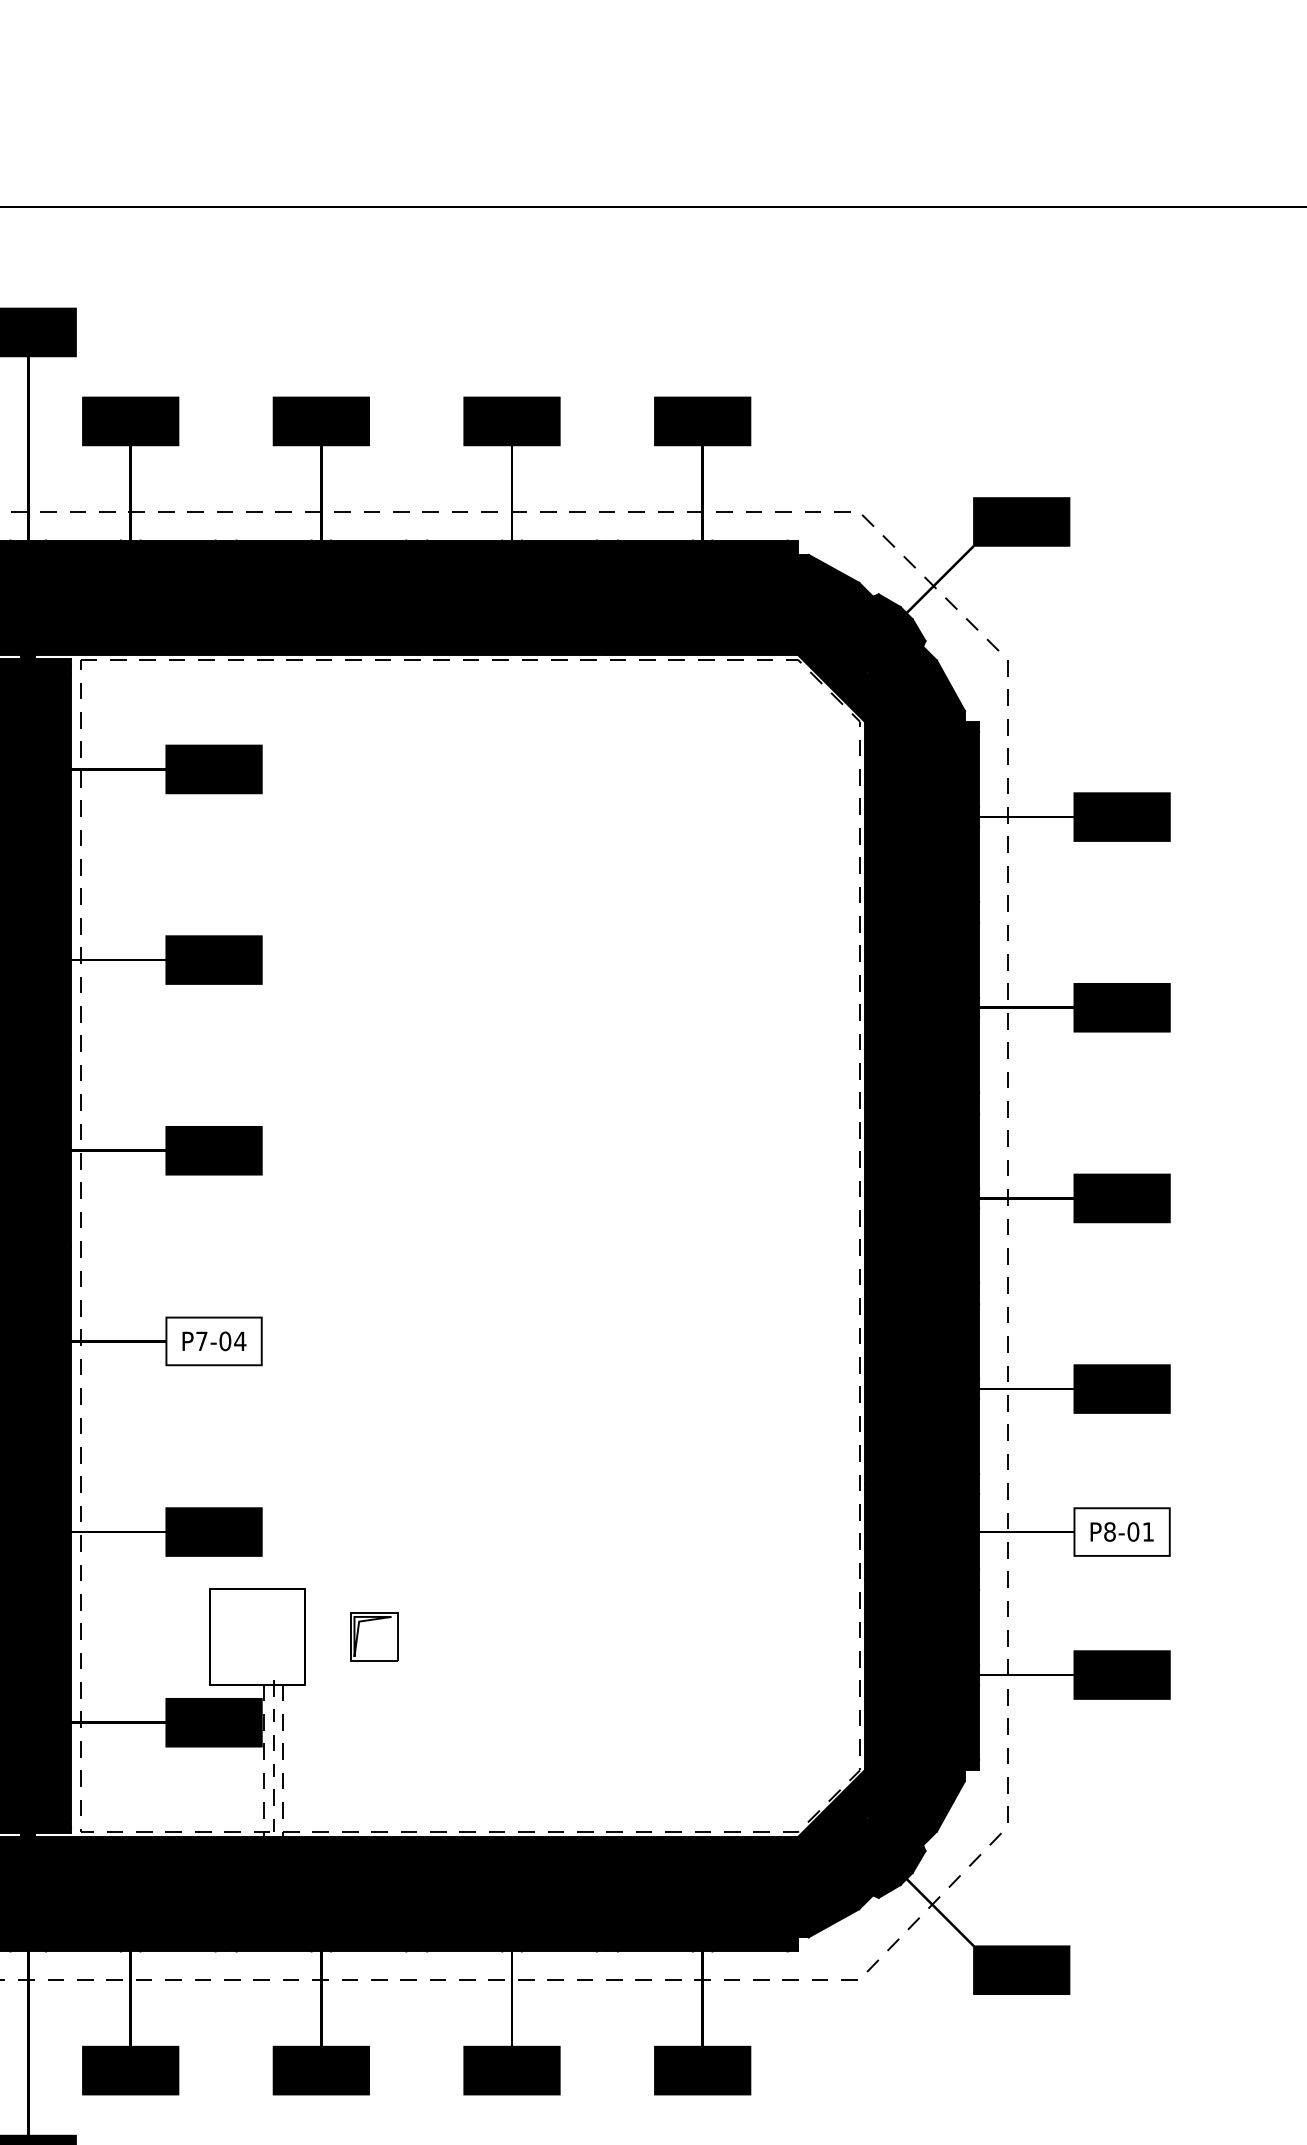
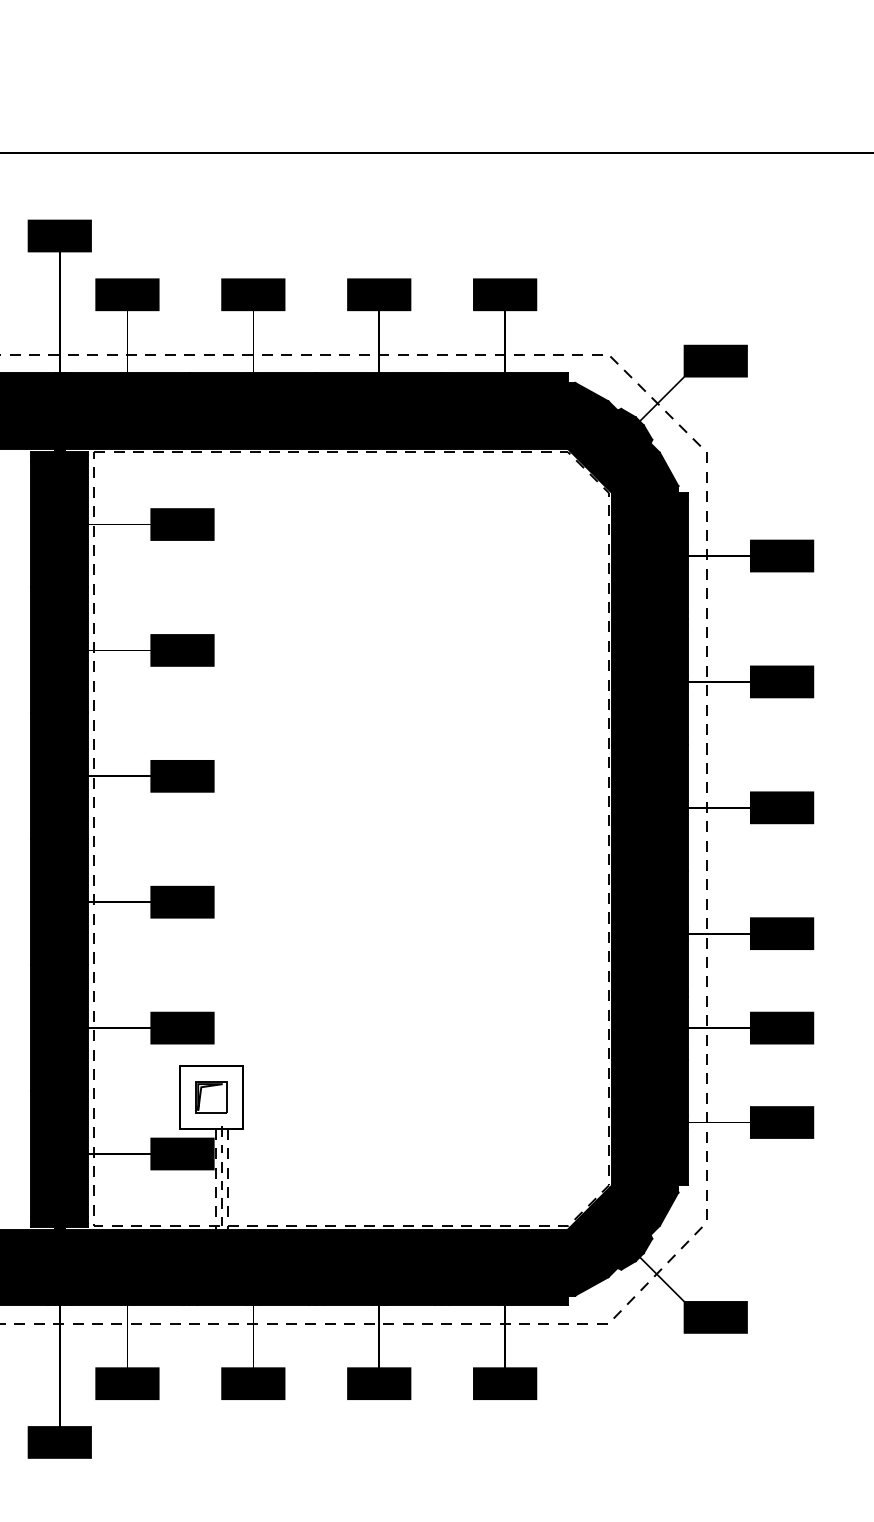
fill: (214, 1340) -> (182, 901), added
fill: (1121, 1531) -> (781, 1027), added
part: (374, 1637) -> (211, 1097), moved

